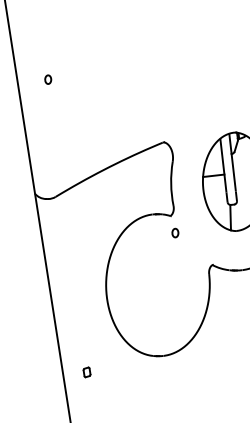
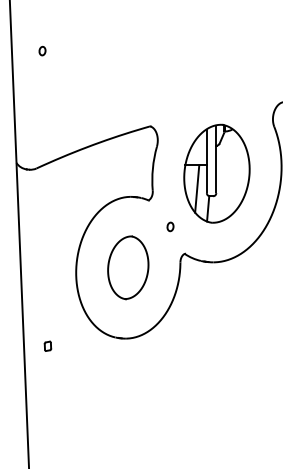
line: (217, 198) -> (197, 188), added
part: (175, 232) -> (170, 226), moved
part: (158, 284) -> (128, 267), added

